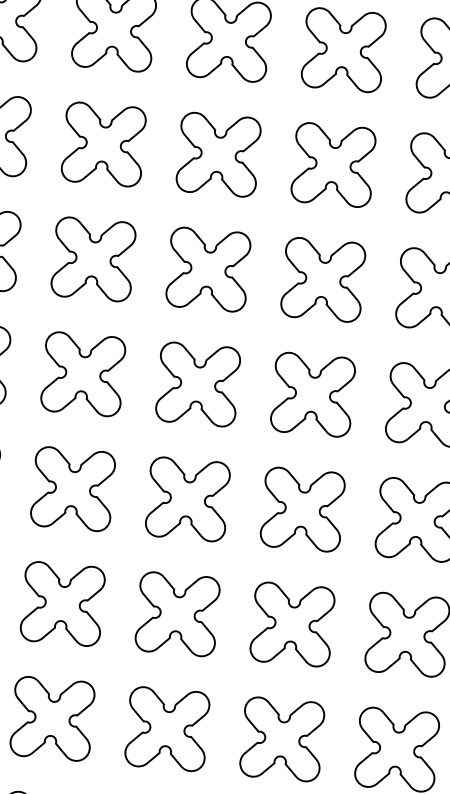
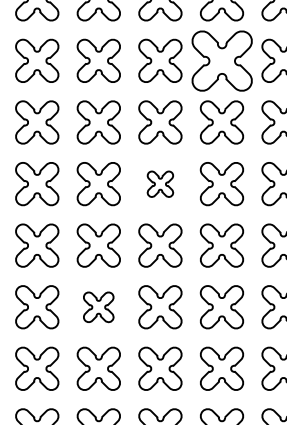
part: (332, 164) -> (221, 60), size x1.4
part: (198, 385) -> (160, 184), size x0.6
part: (62, 604) -> (98, 307), size x0.7

